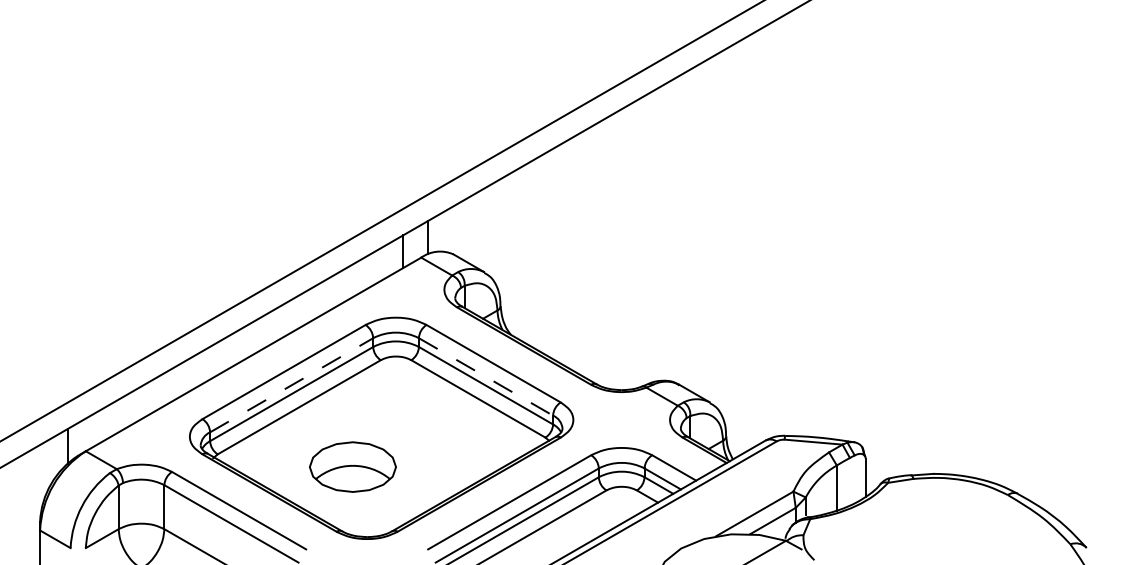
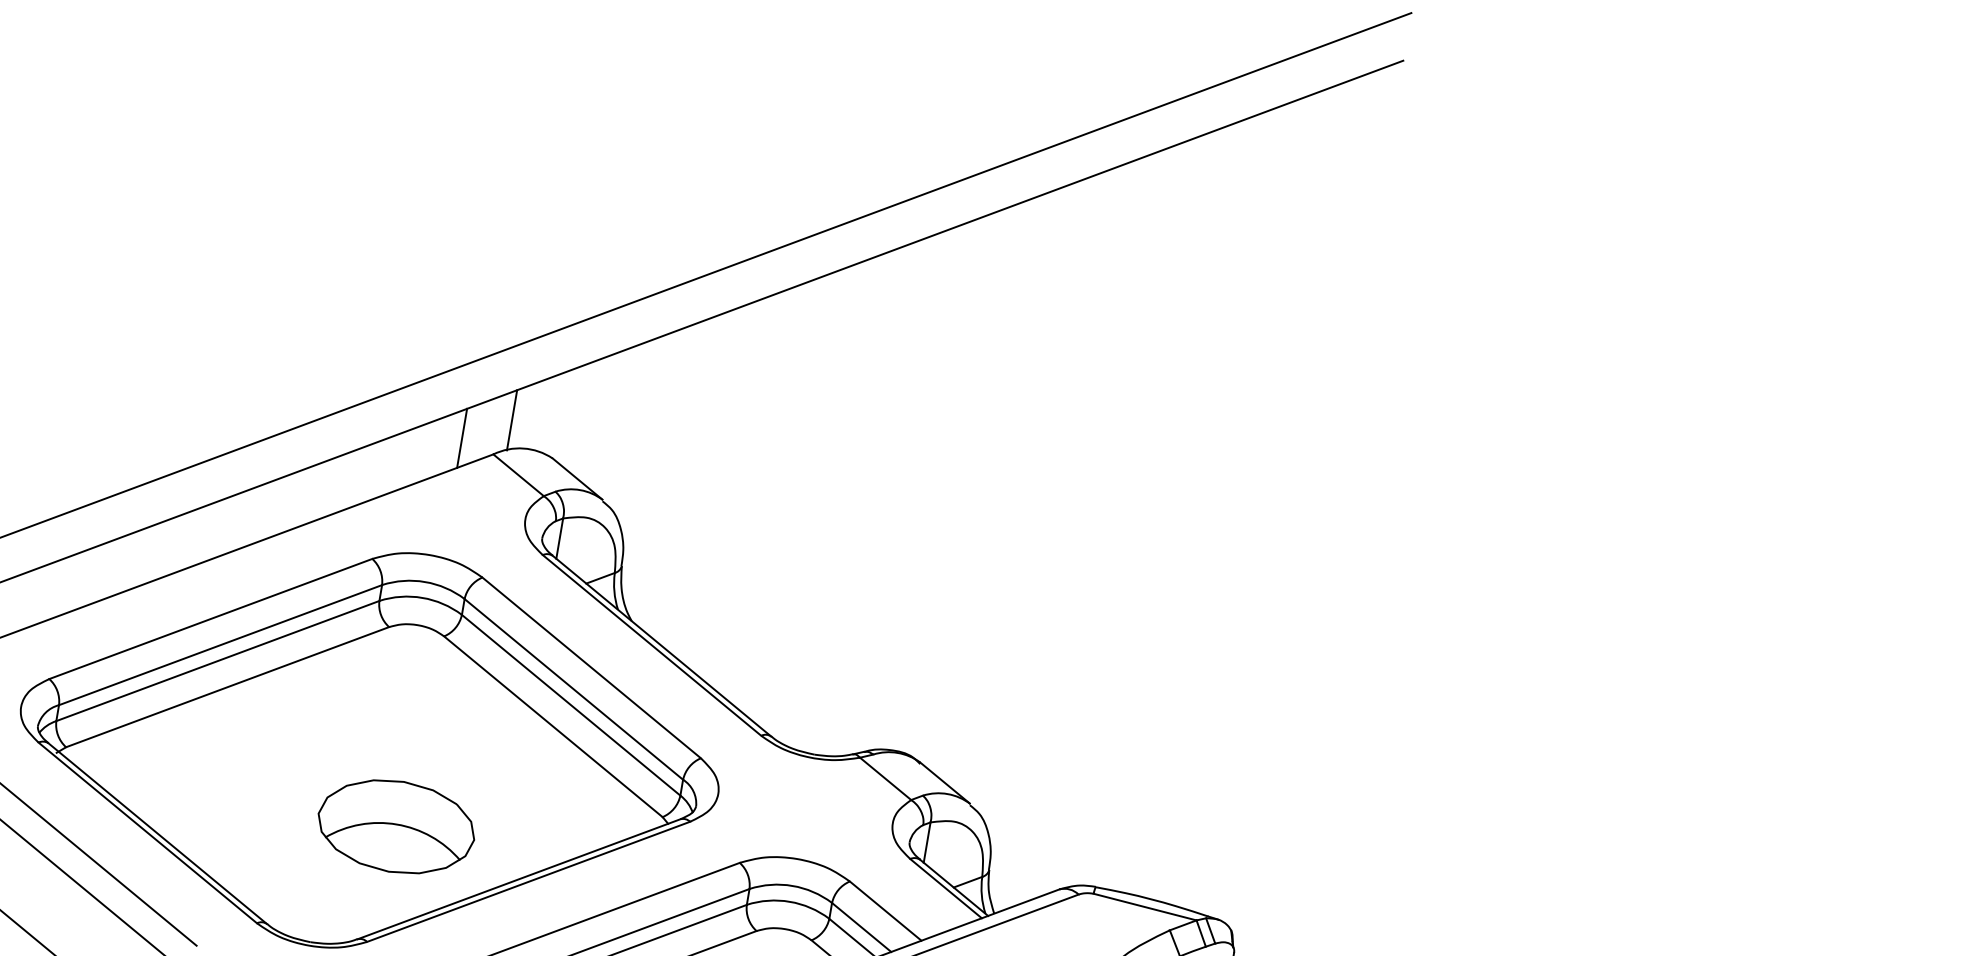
line: (486, 377) -> (574, 690), dashed -> solid
line: (292, 385) -> (221, 645), dashed -> solid
part: (352, 466) -> (395, 825), moved

